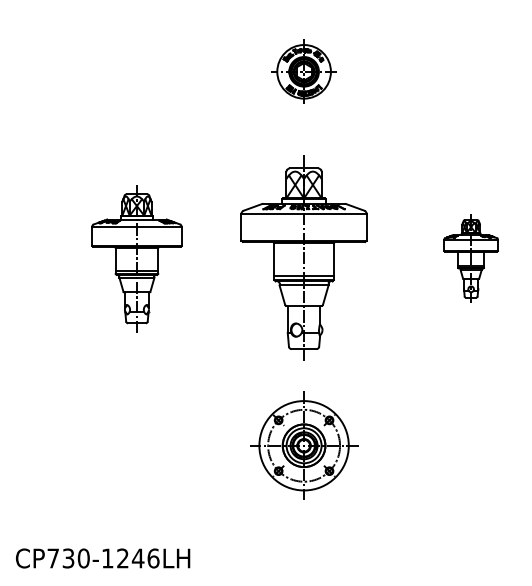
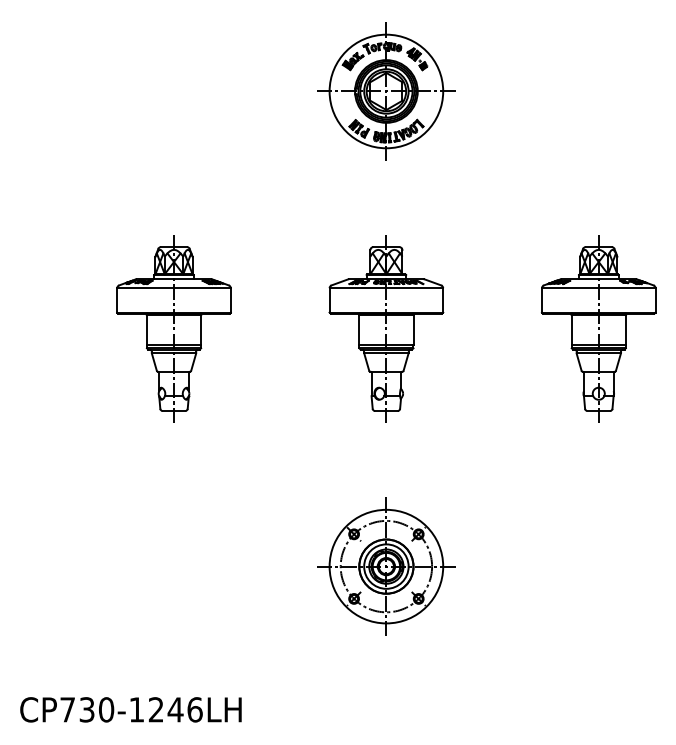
part: (304, 71) -> (386, 91), size x1.67
part: (304, 258) -> (386, 328), size x0.71
part: (471, 258) -> (598, 328), size x1.67

